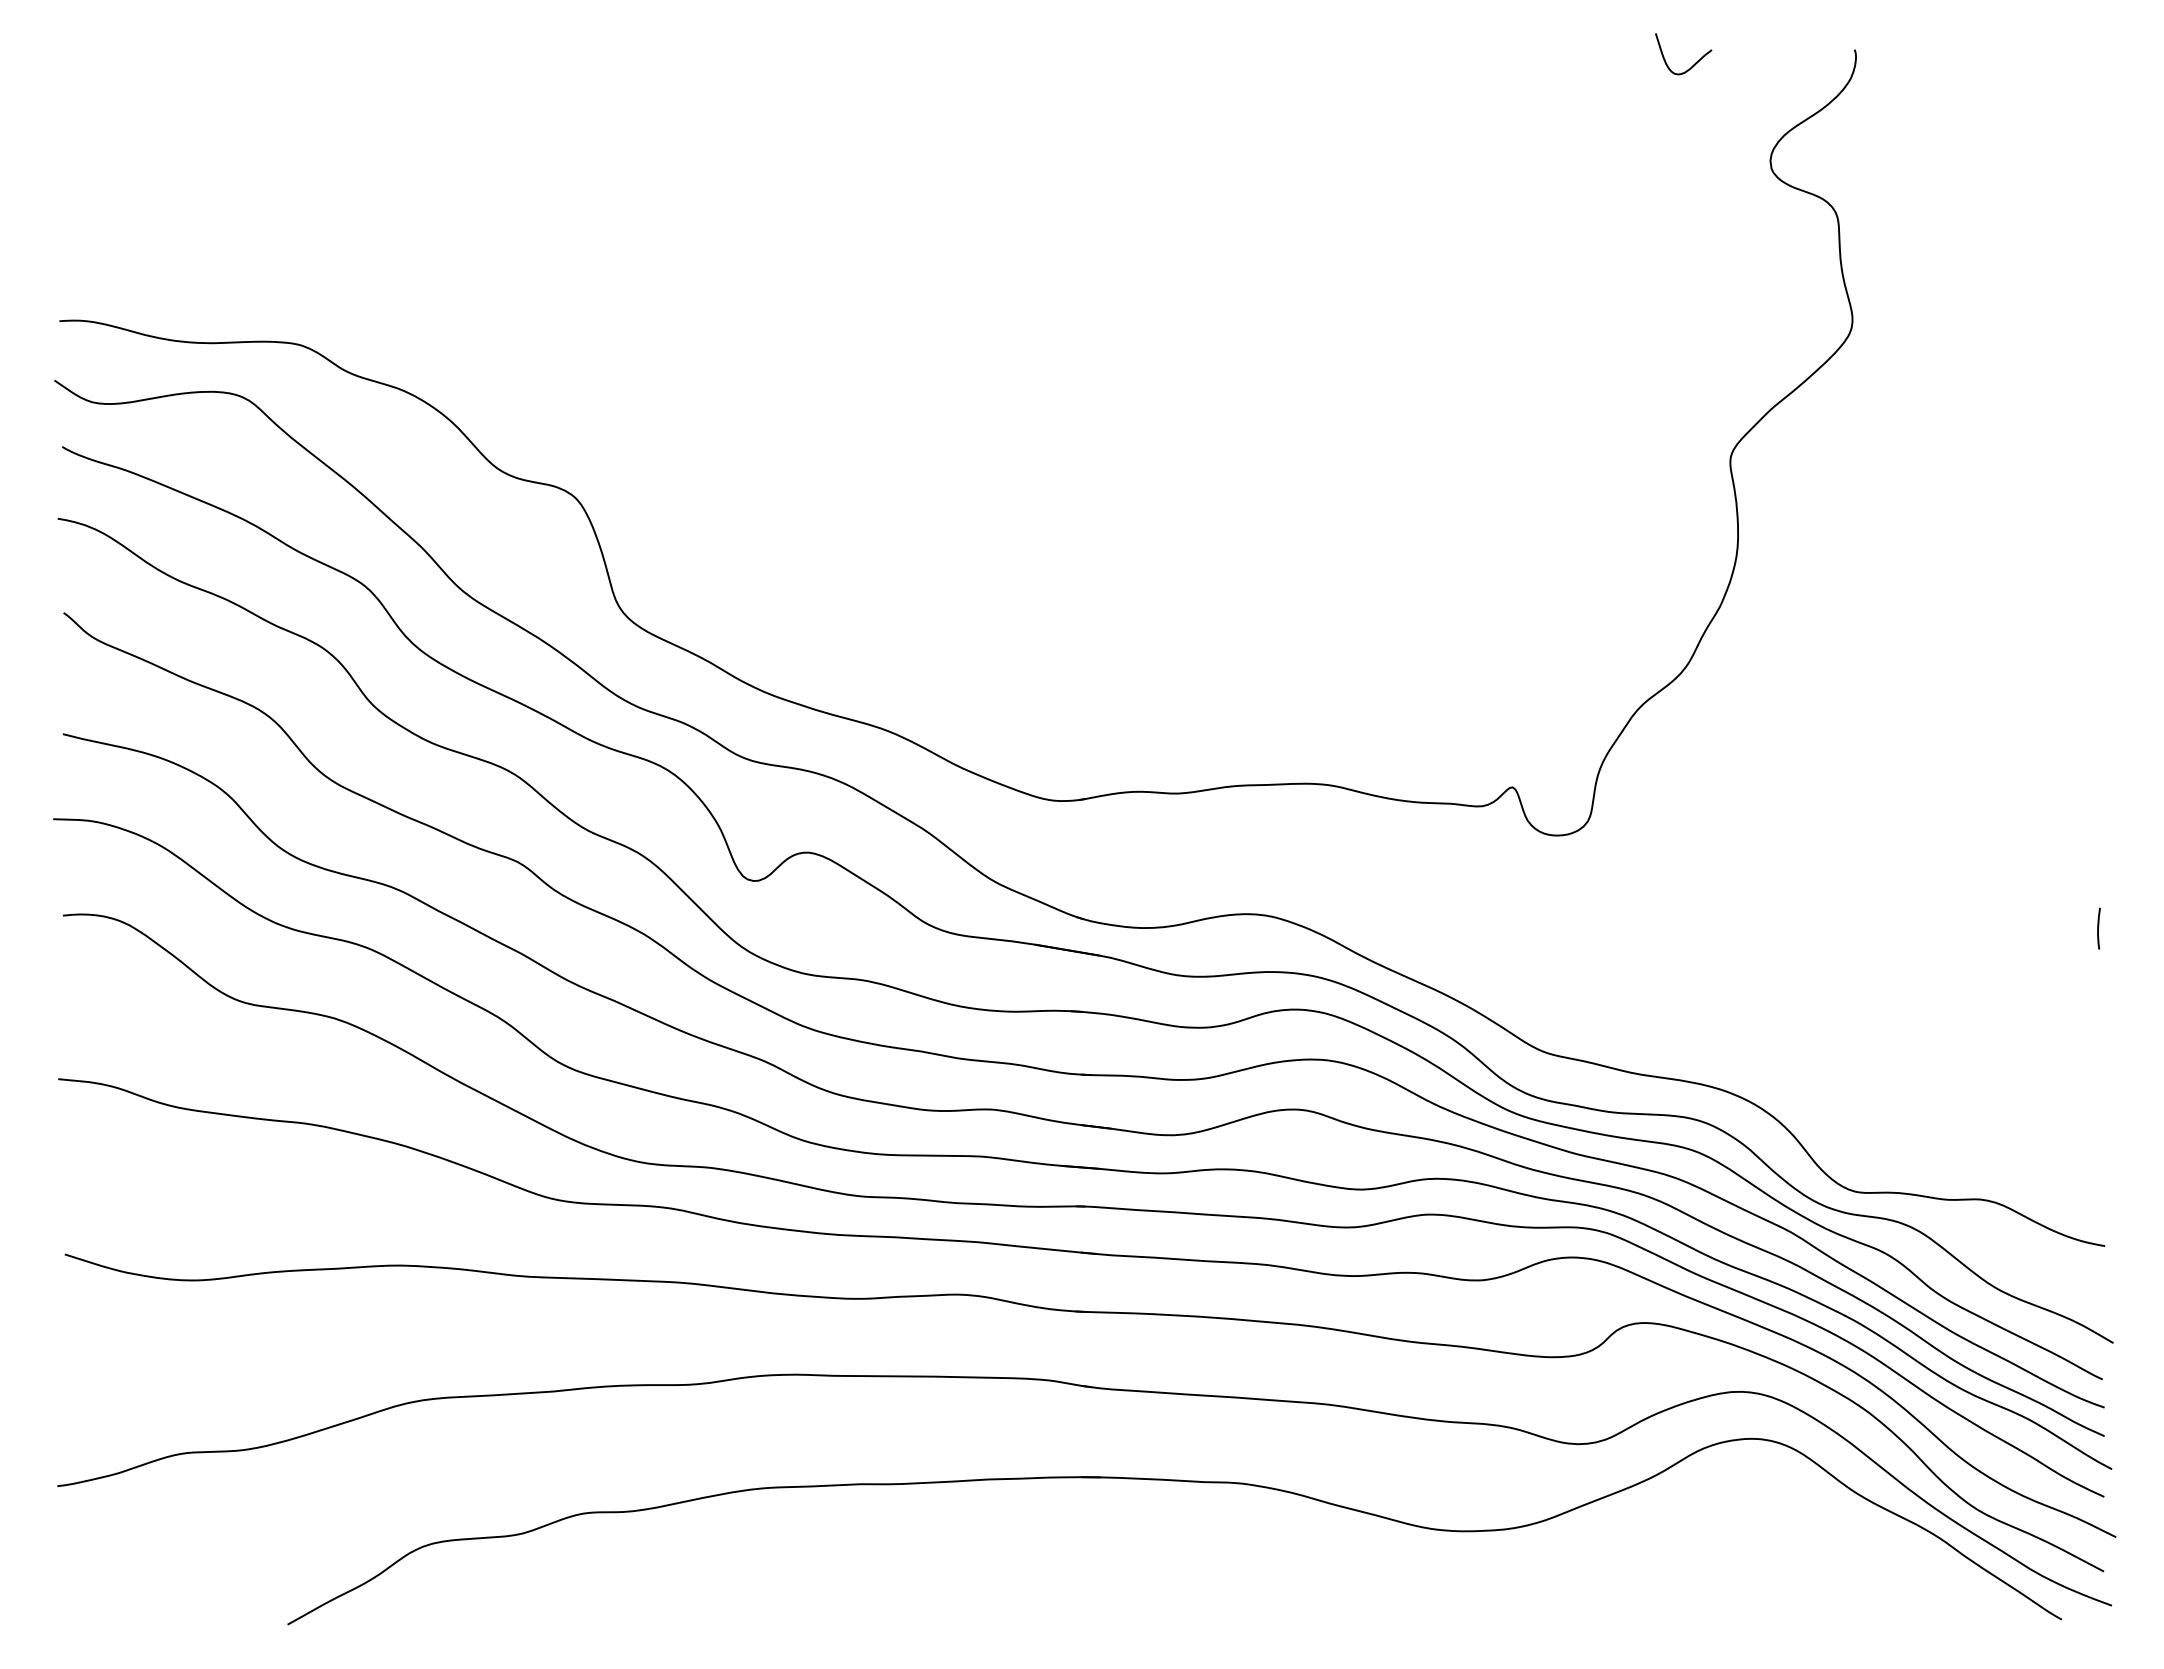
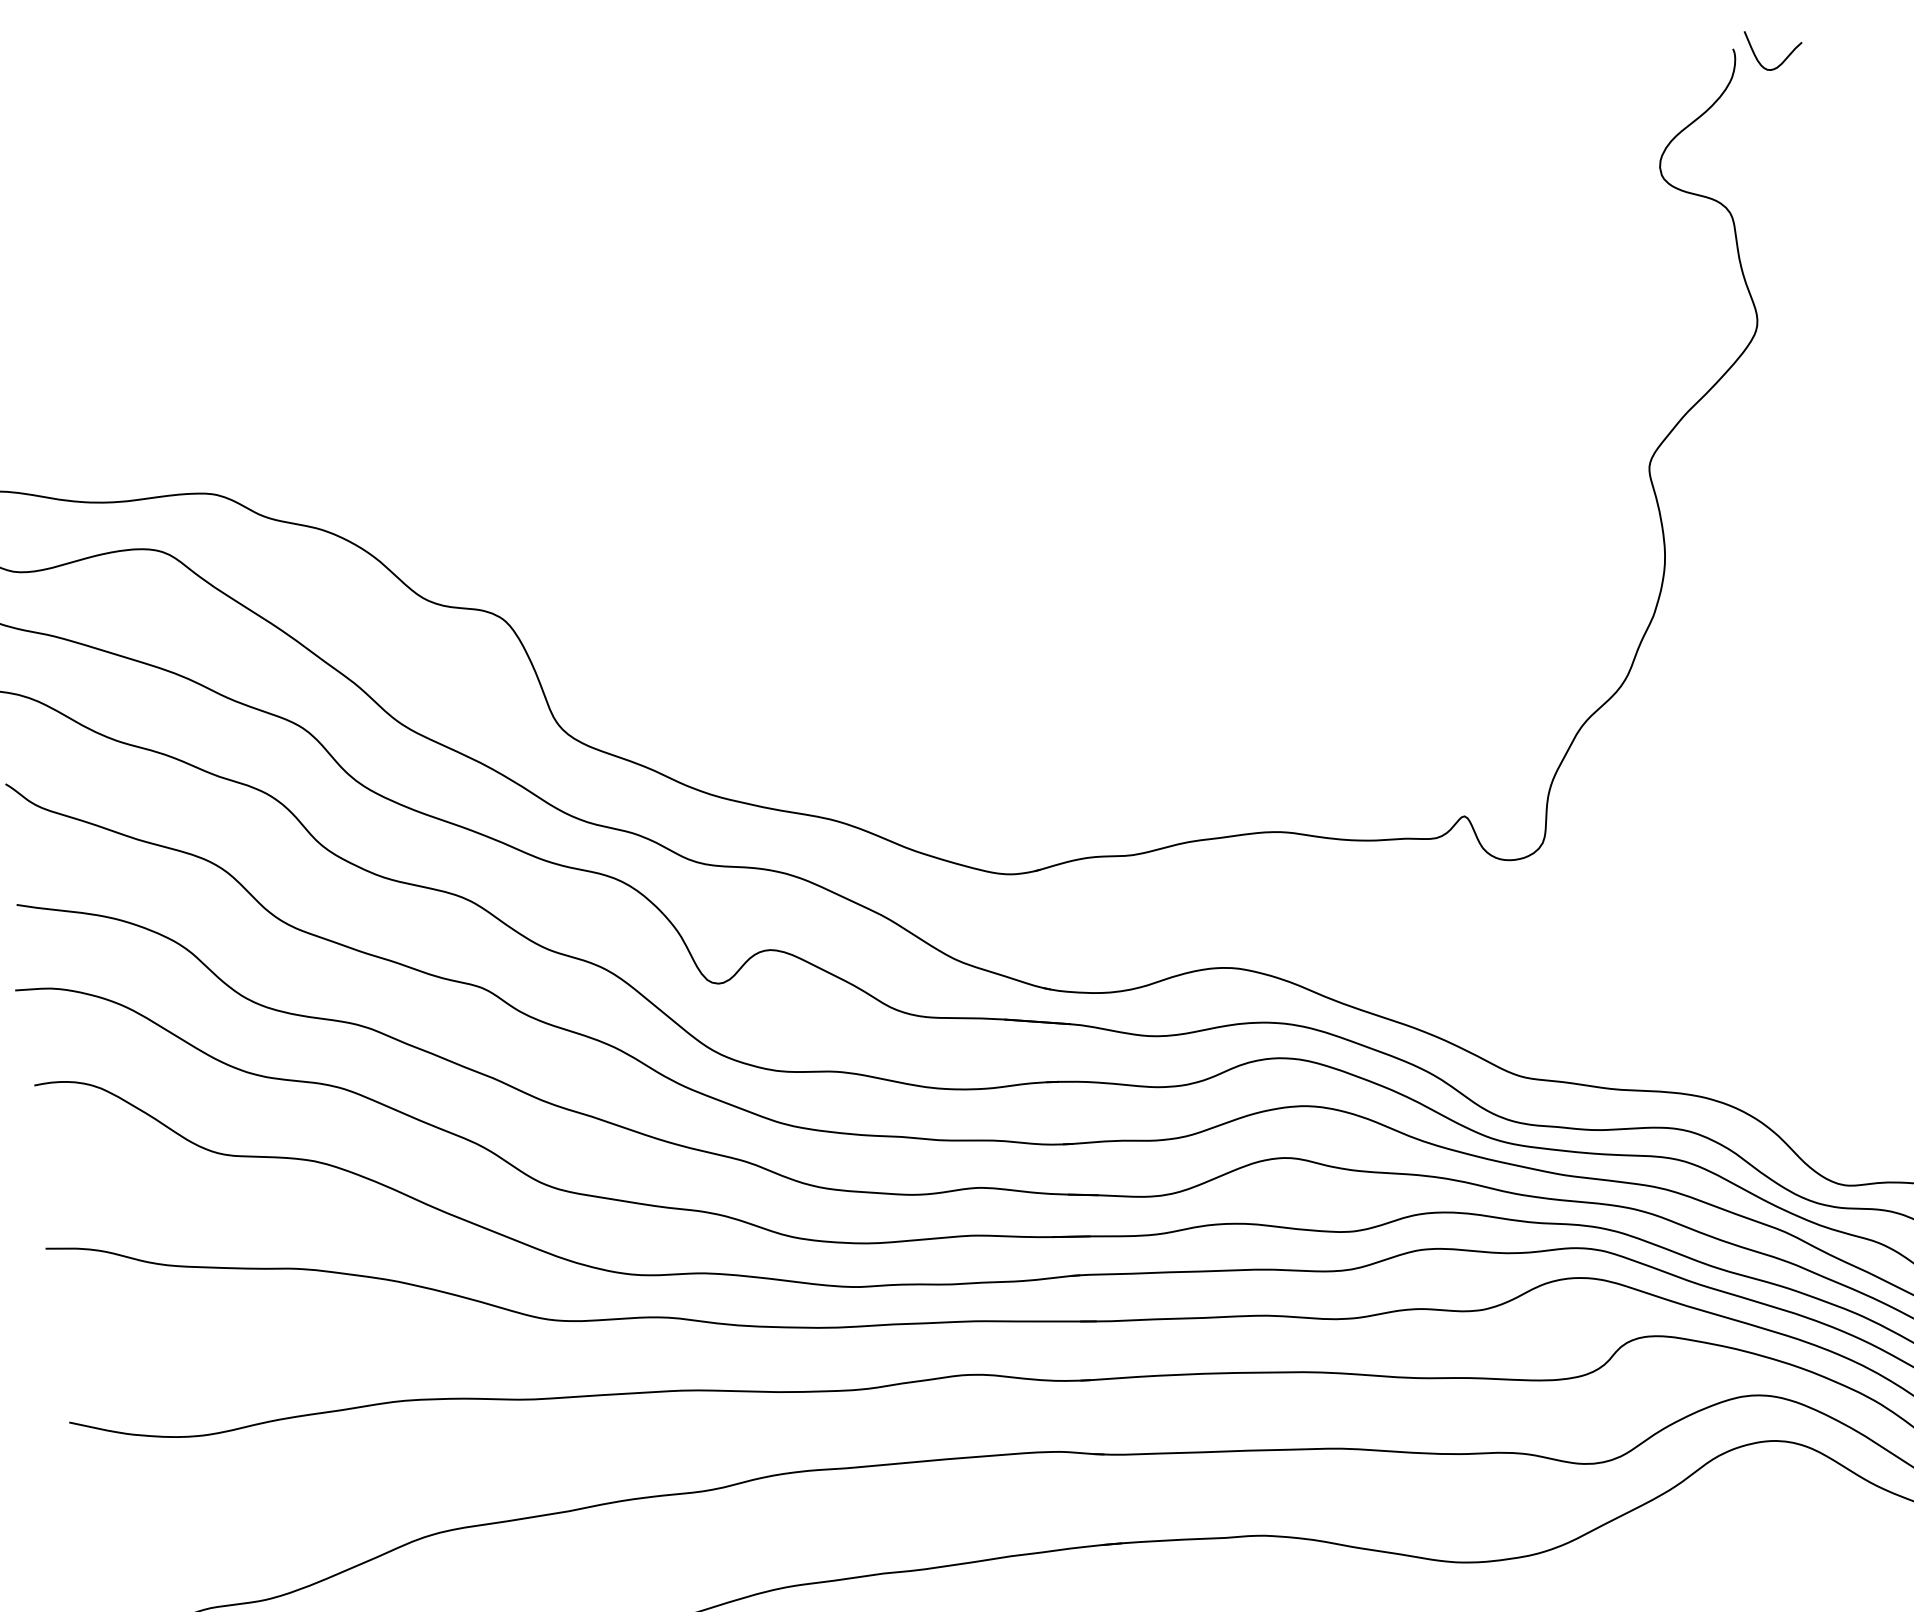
curve: (1693, 64) -> (1785, 58), moved

